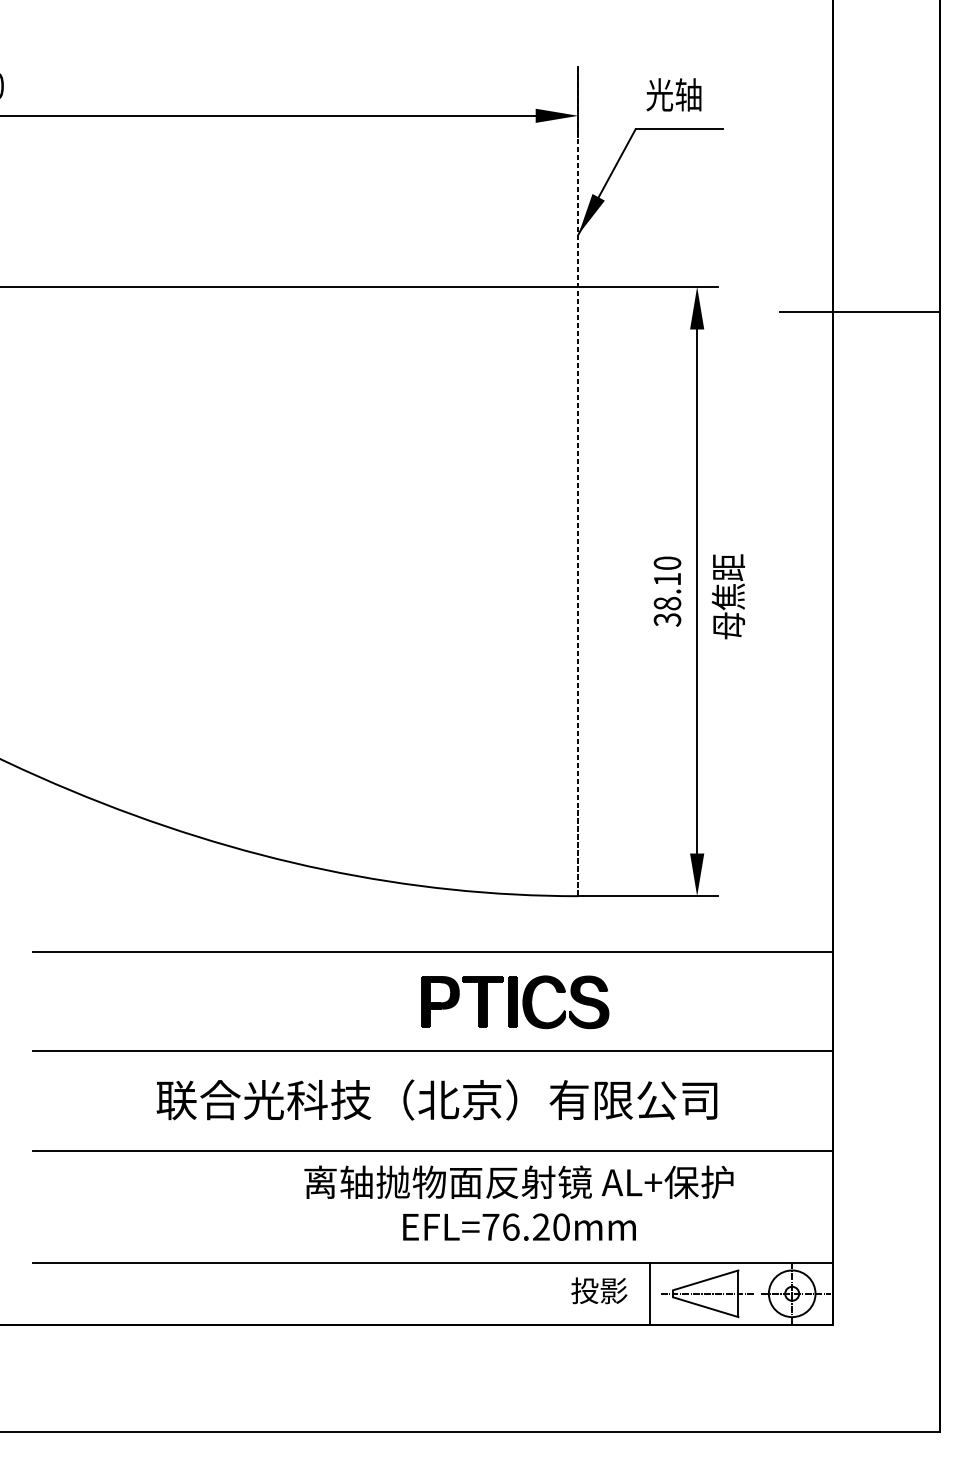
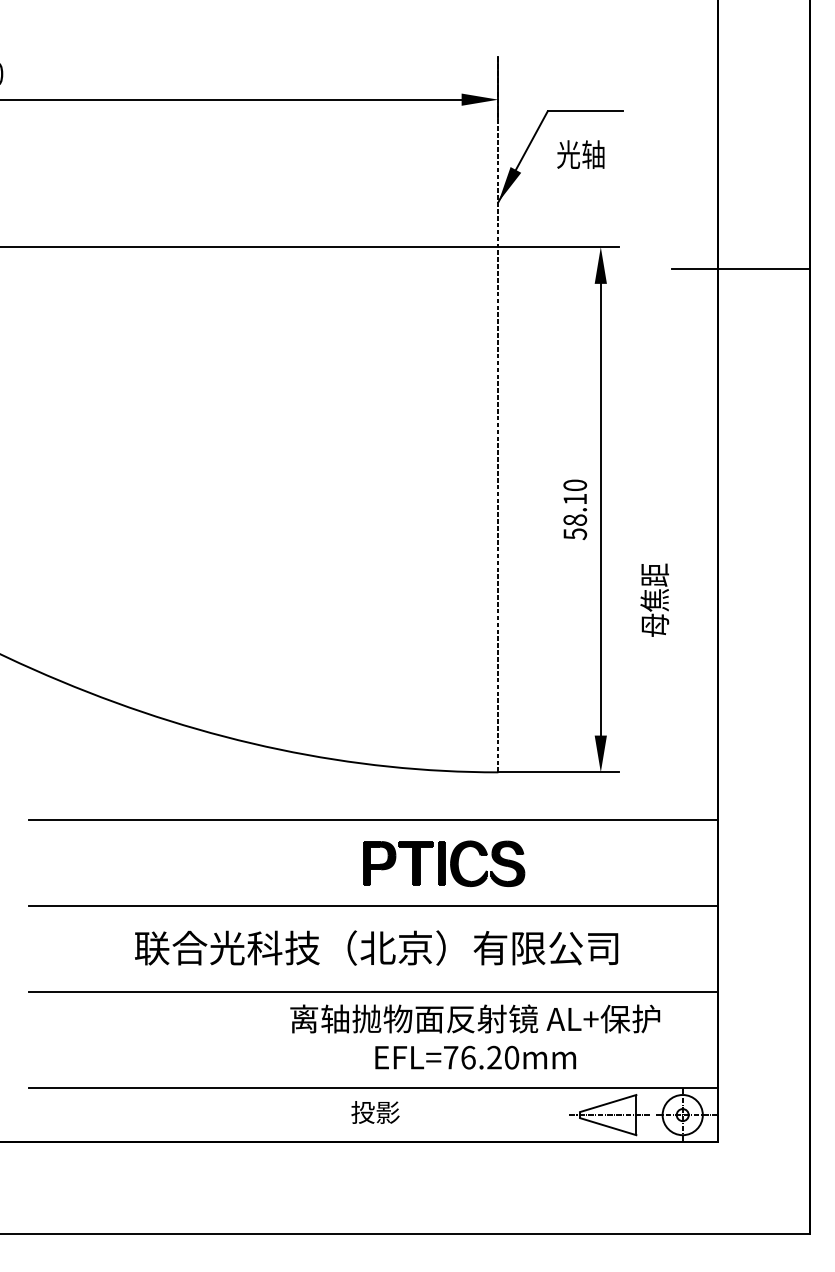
text: (673, 94) -> (580, 154), moved
text: (728, 595) -> (654, 599), moved
text: (666, 619) -> (574, 533), 38.10 -> 58.10
text: (519, 1202) -> (475, 1036), moved
text: (599, 1290) -> (375, 1112), moved
line: (649, 1293) -> (559, 1114), removed

